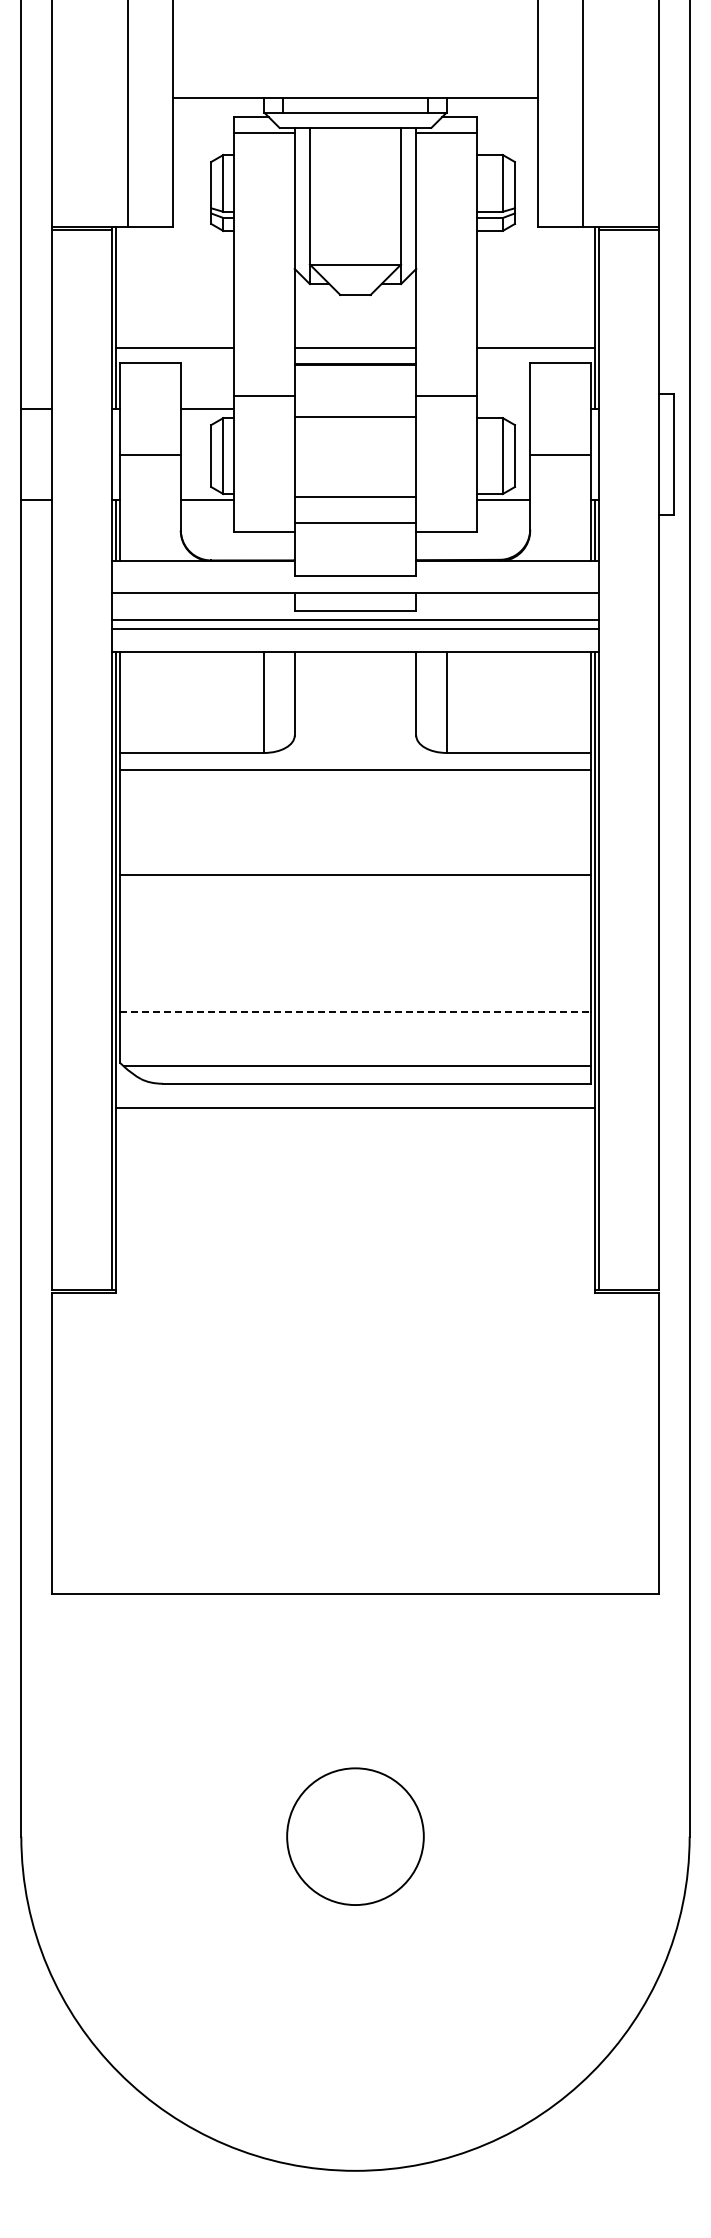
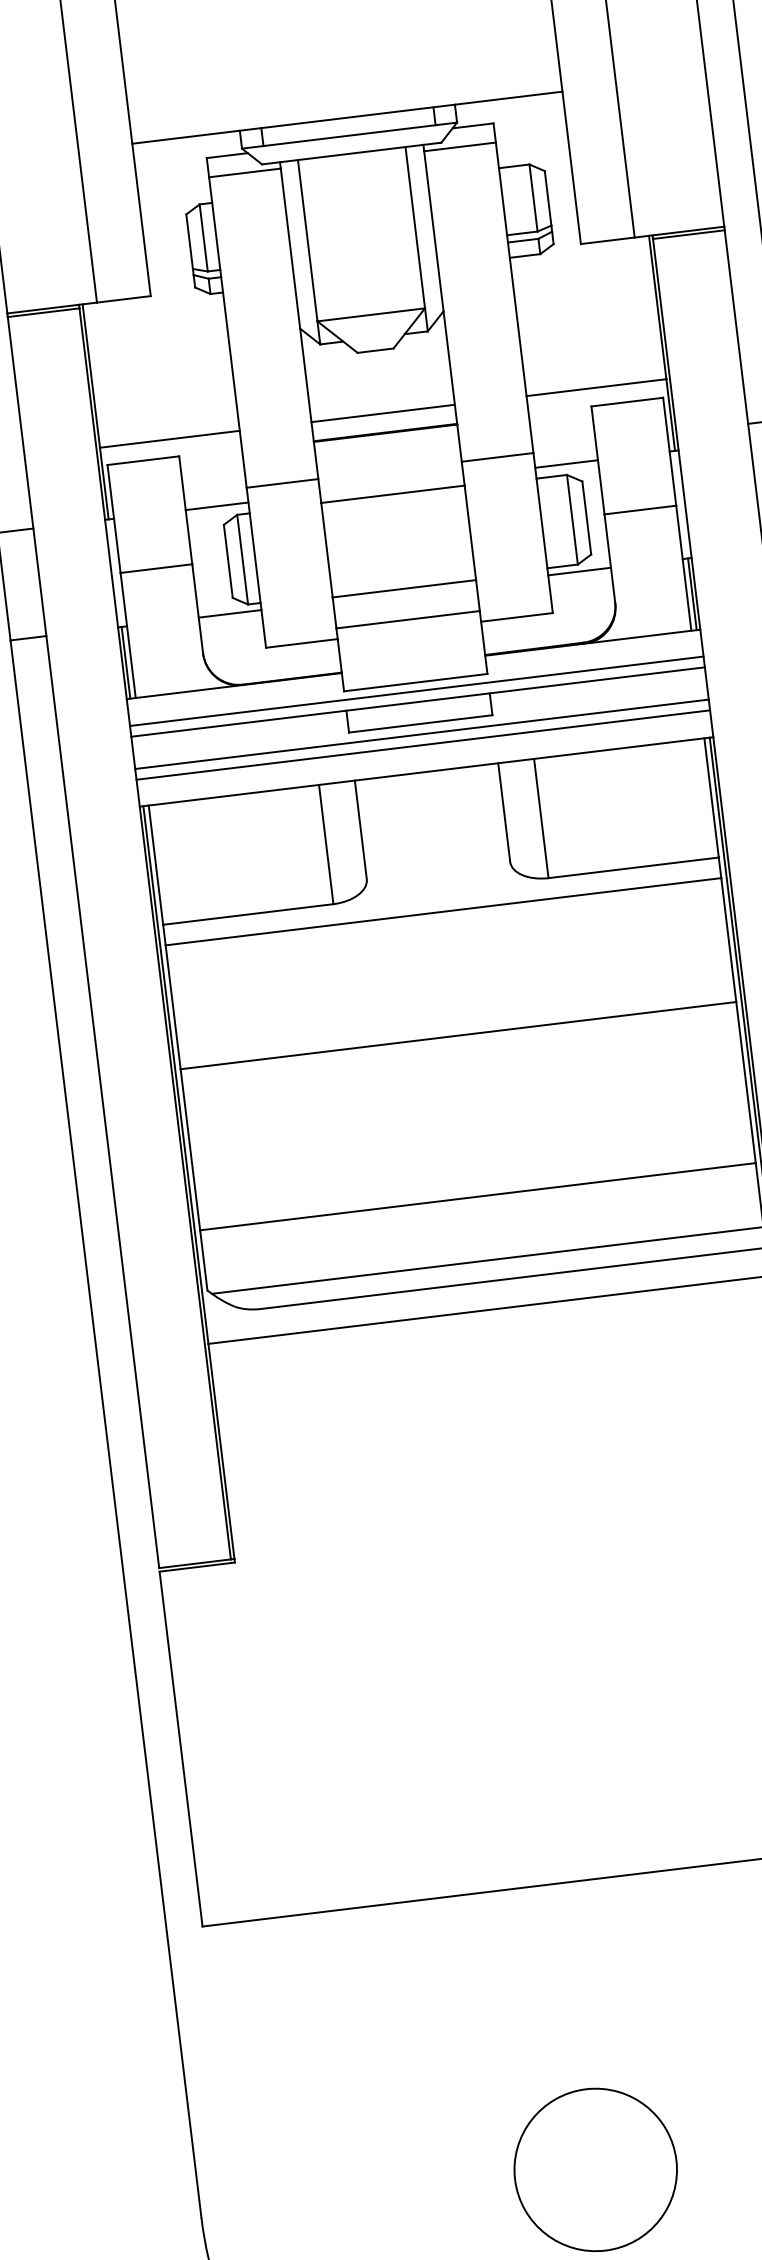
line: (503, 408) -> (566, 463), added
line: (355, 583) -> (416, 691), added
line: (355, 1011) -> (477, 1196), dashed -> solid

